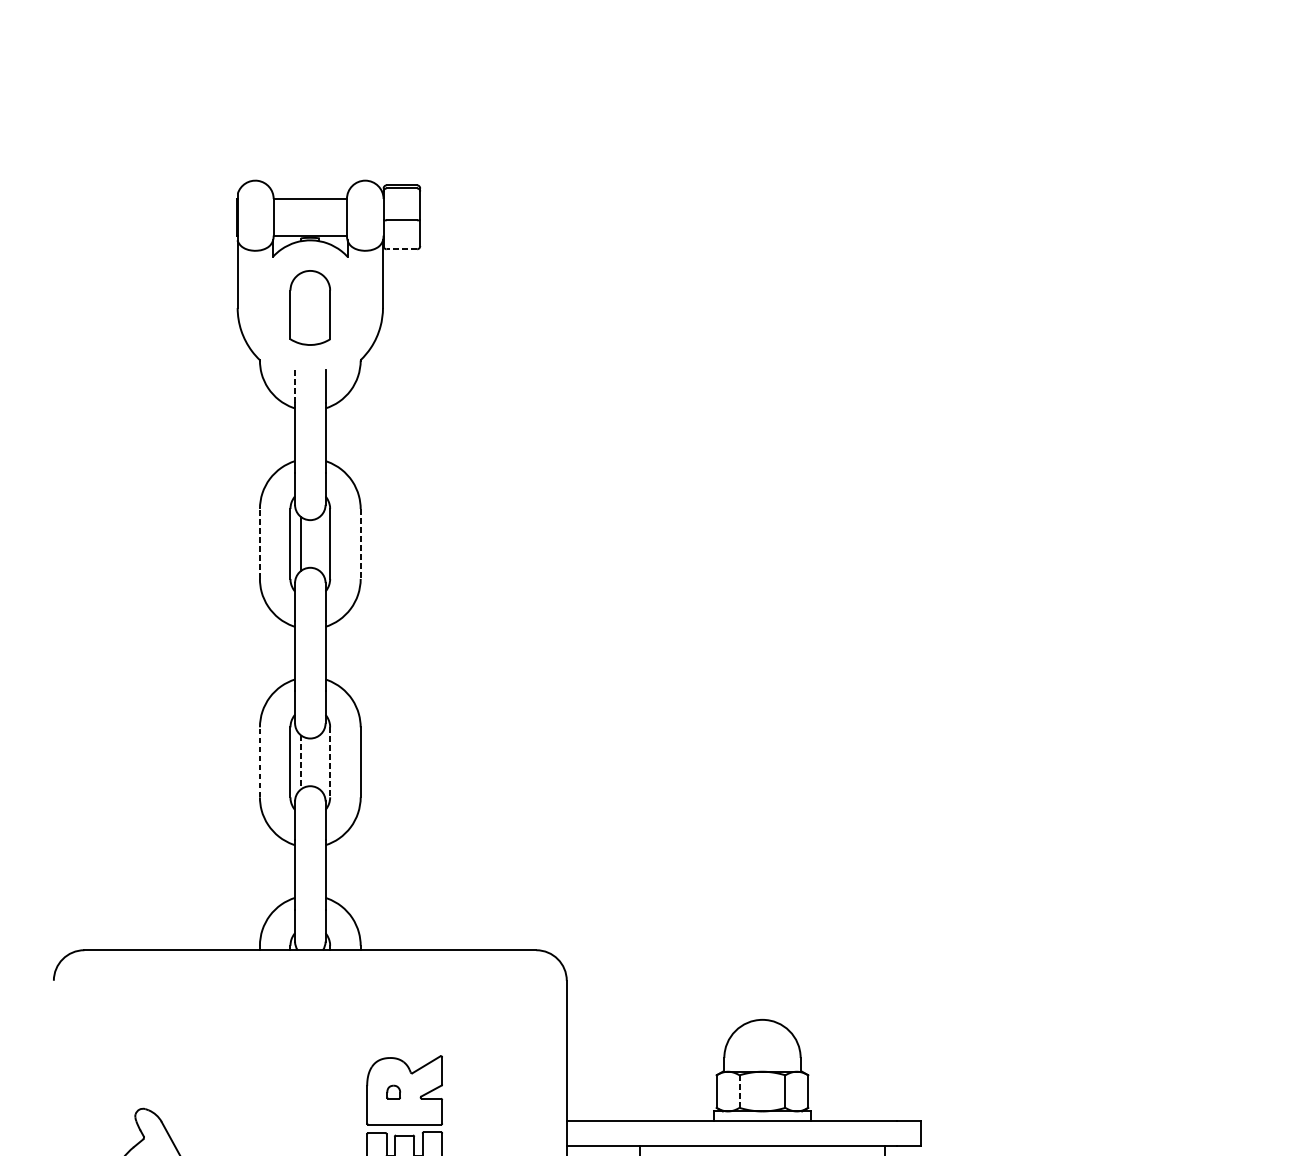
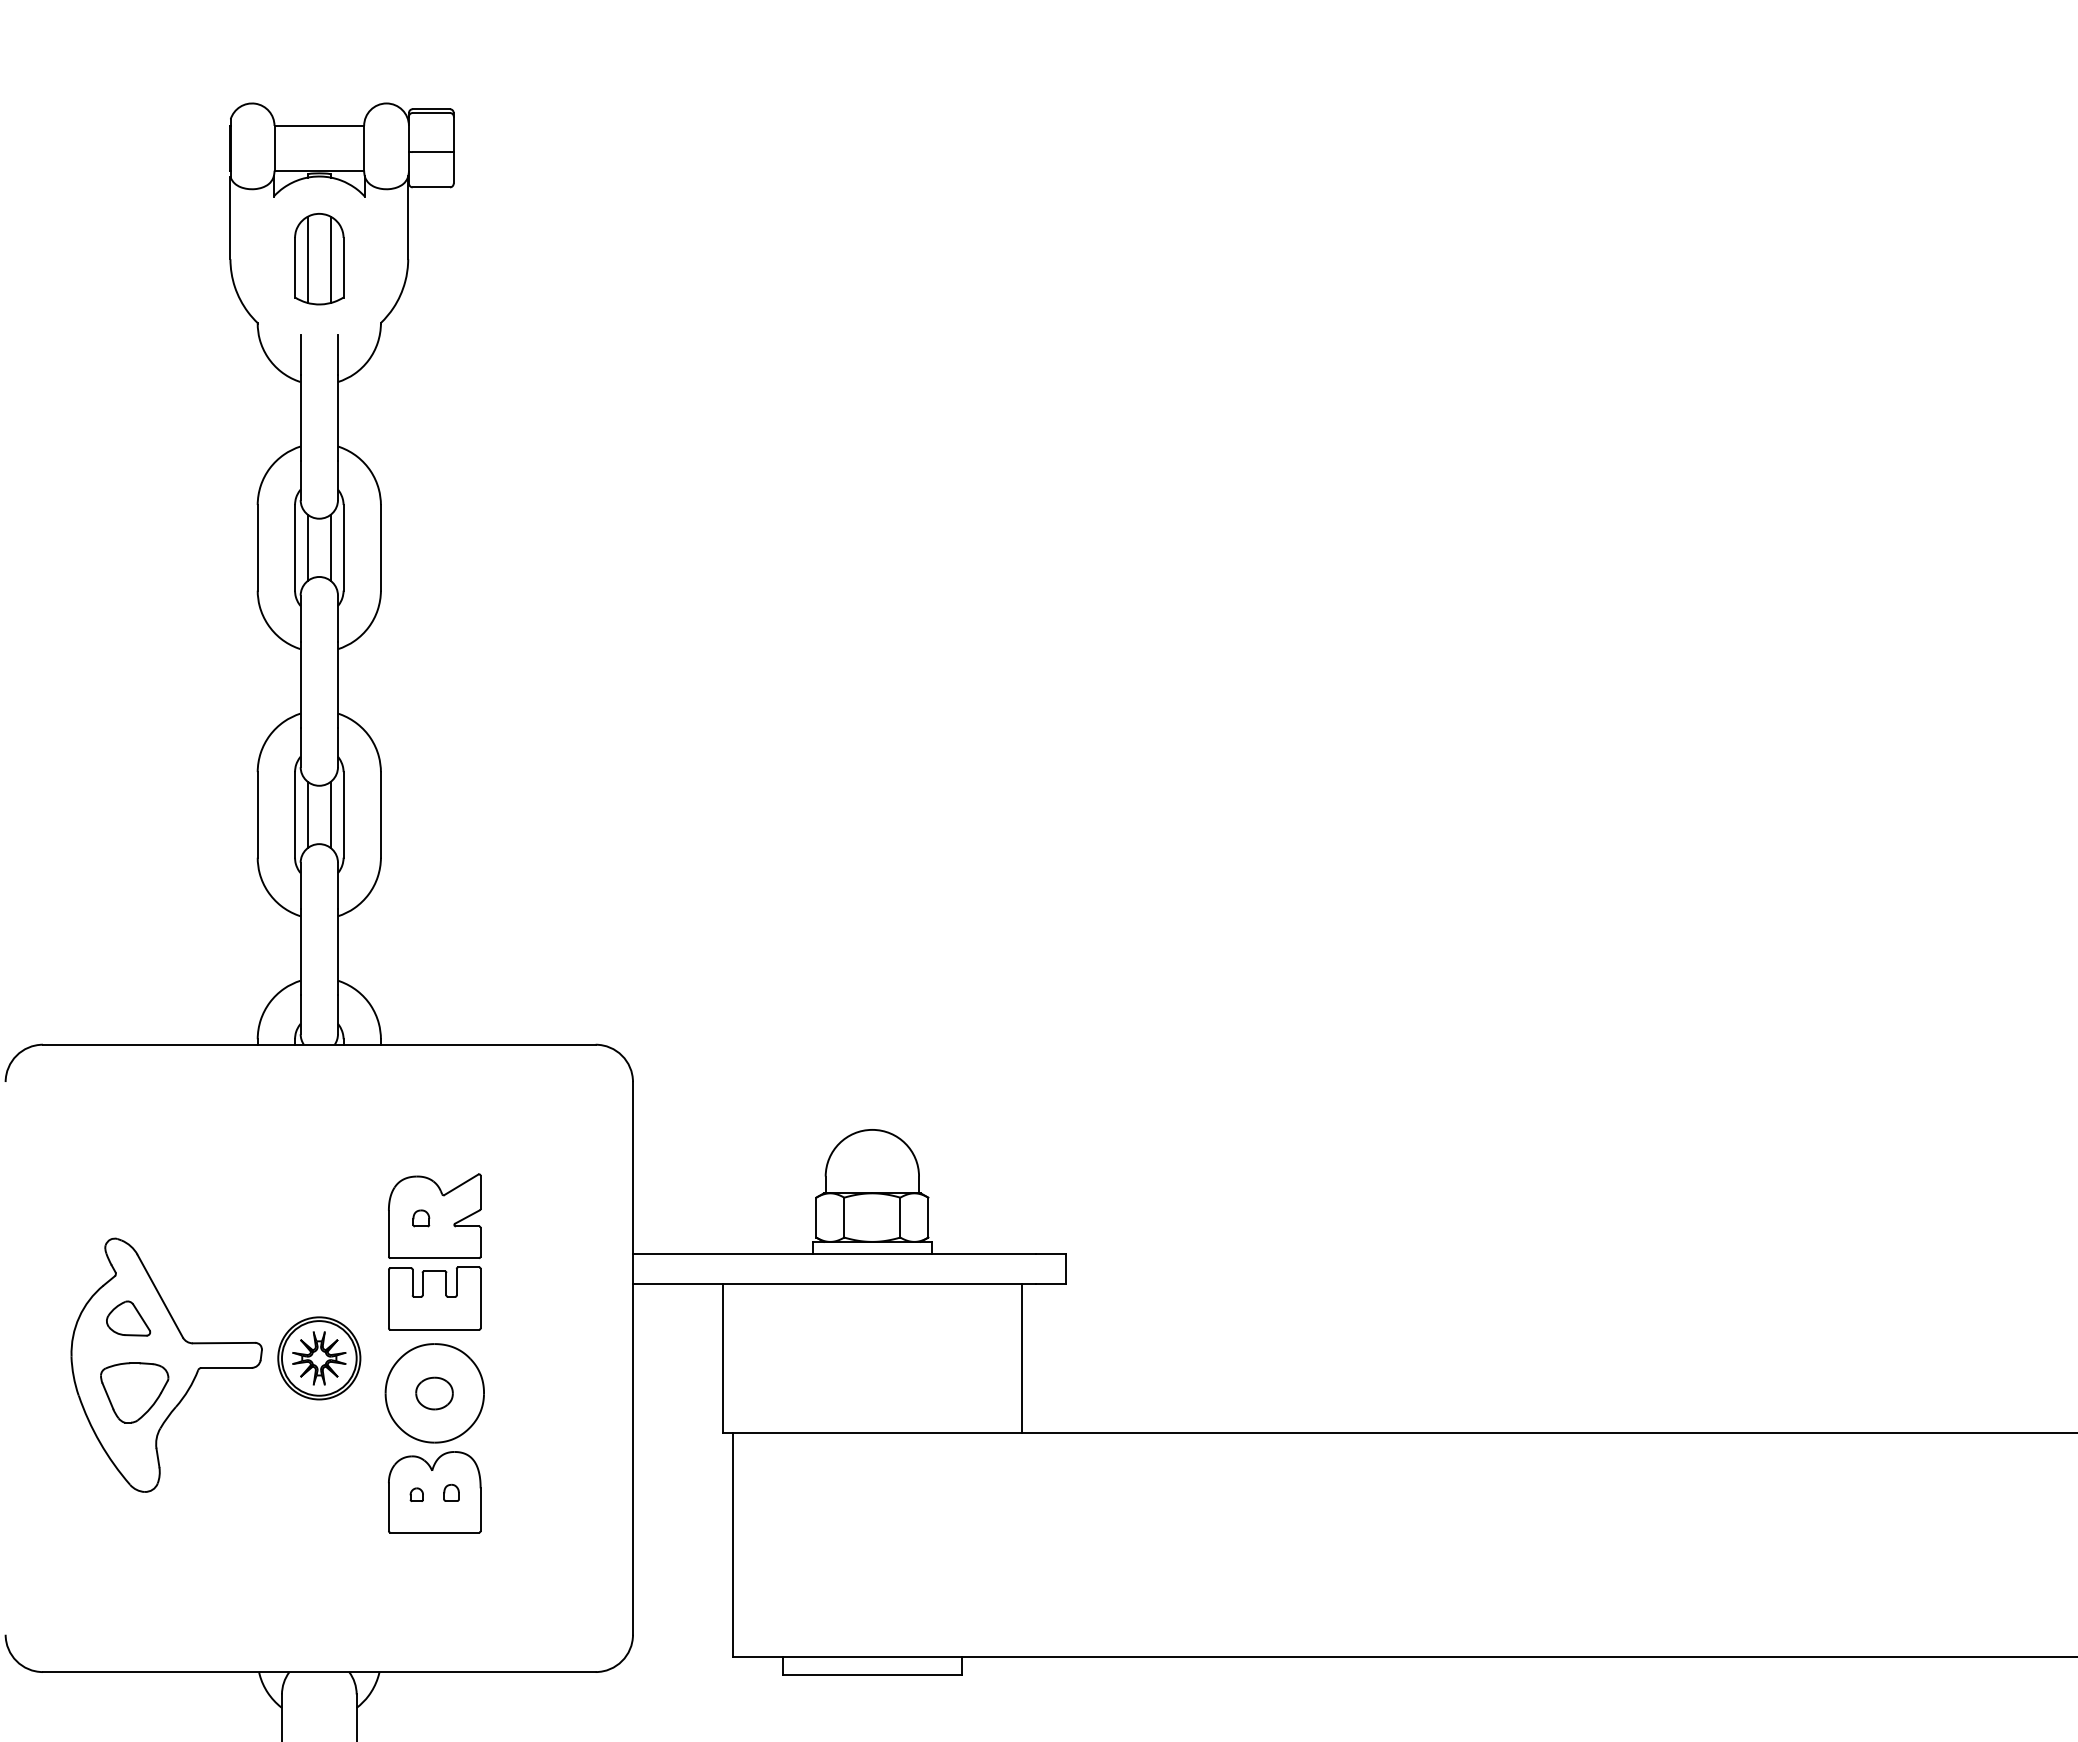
line: (402, 249) -> (431, 187), dashed -> solid
line: (301, 308) -> (308, 259), added
line: (319, 308) -> (330, 259), added
line: (294, 386) -> (300, 355), dashed -> solid
line: (259, 543) -> (257, 547), dashed -> solid
line: (319, 543) -> (330, 547), added
line: (360, 543) -> (380, 547), dashed -> solid
line: (259, 761) -> (257, 814), dashed -> solid
line: (301, 761) -> (308, 814), dashed -> solid
line: (319, 761) -> (330, 814), added
line: (330, 761) -> (343, 814), dashed -> solid
line: (739, 1091) -> (844, 1217), dashed -> solid

